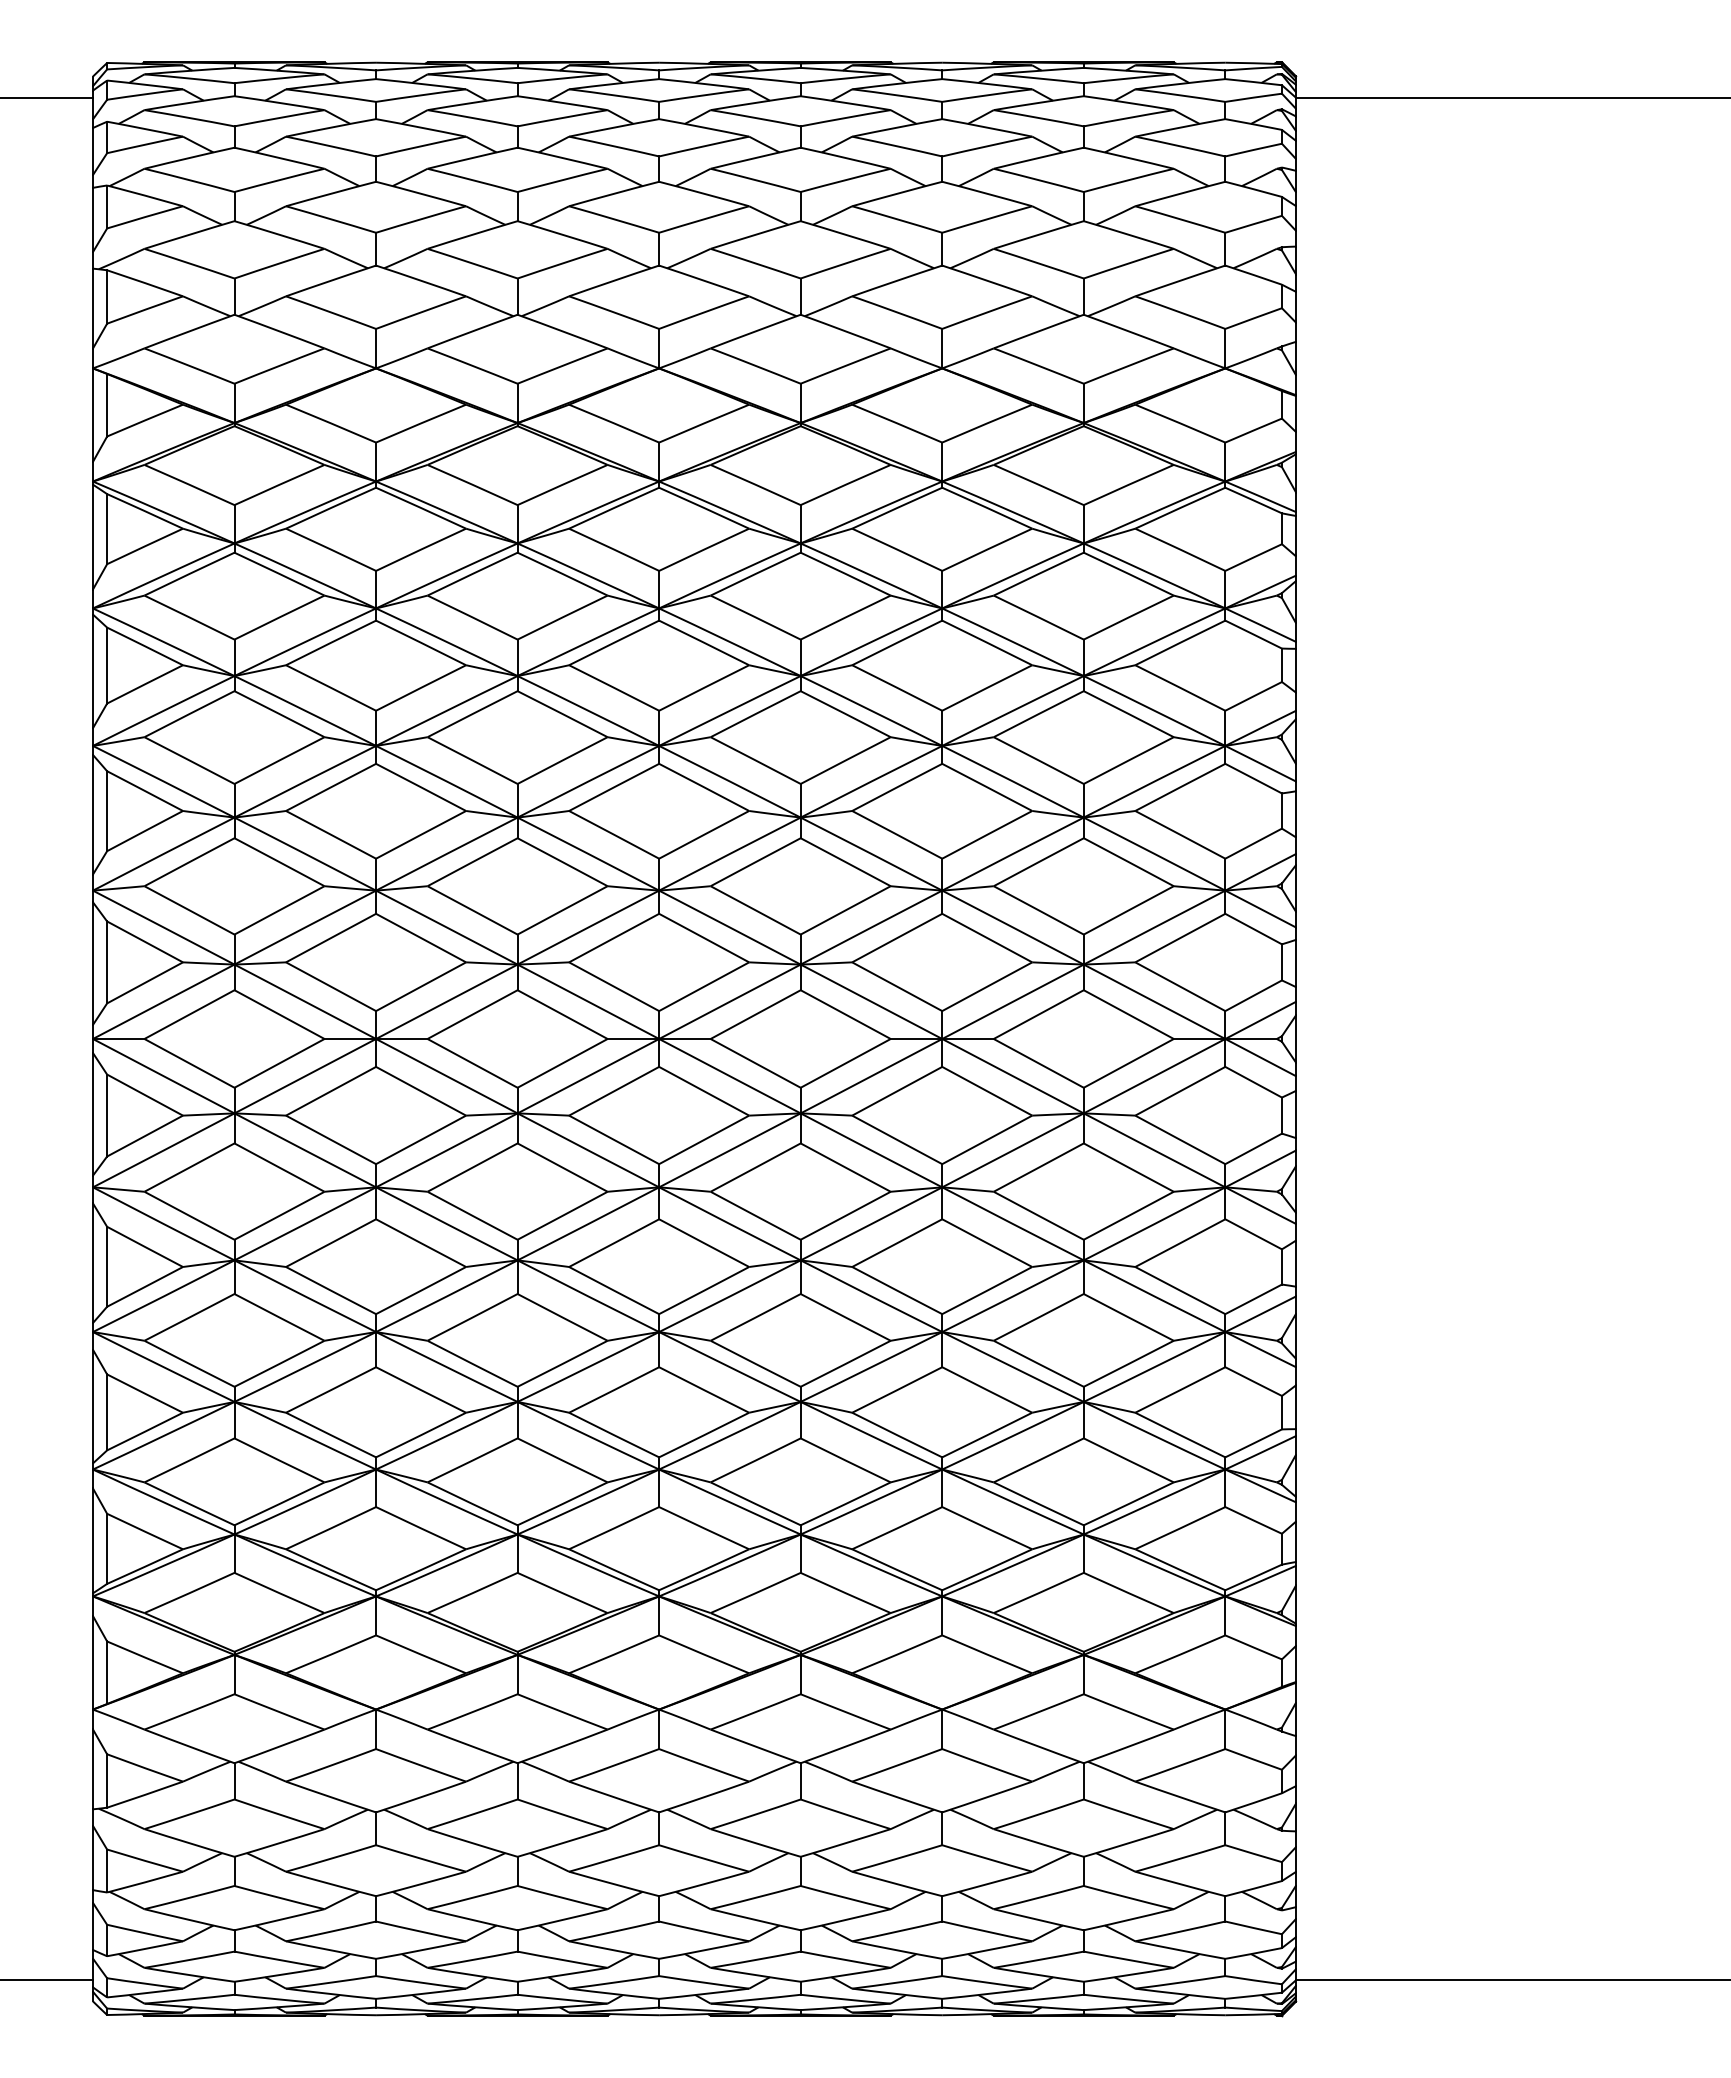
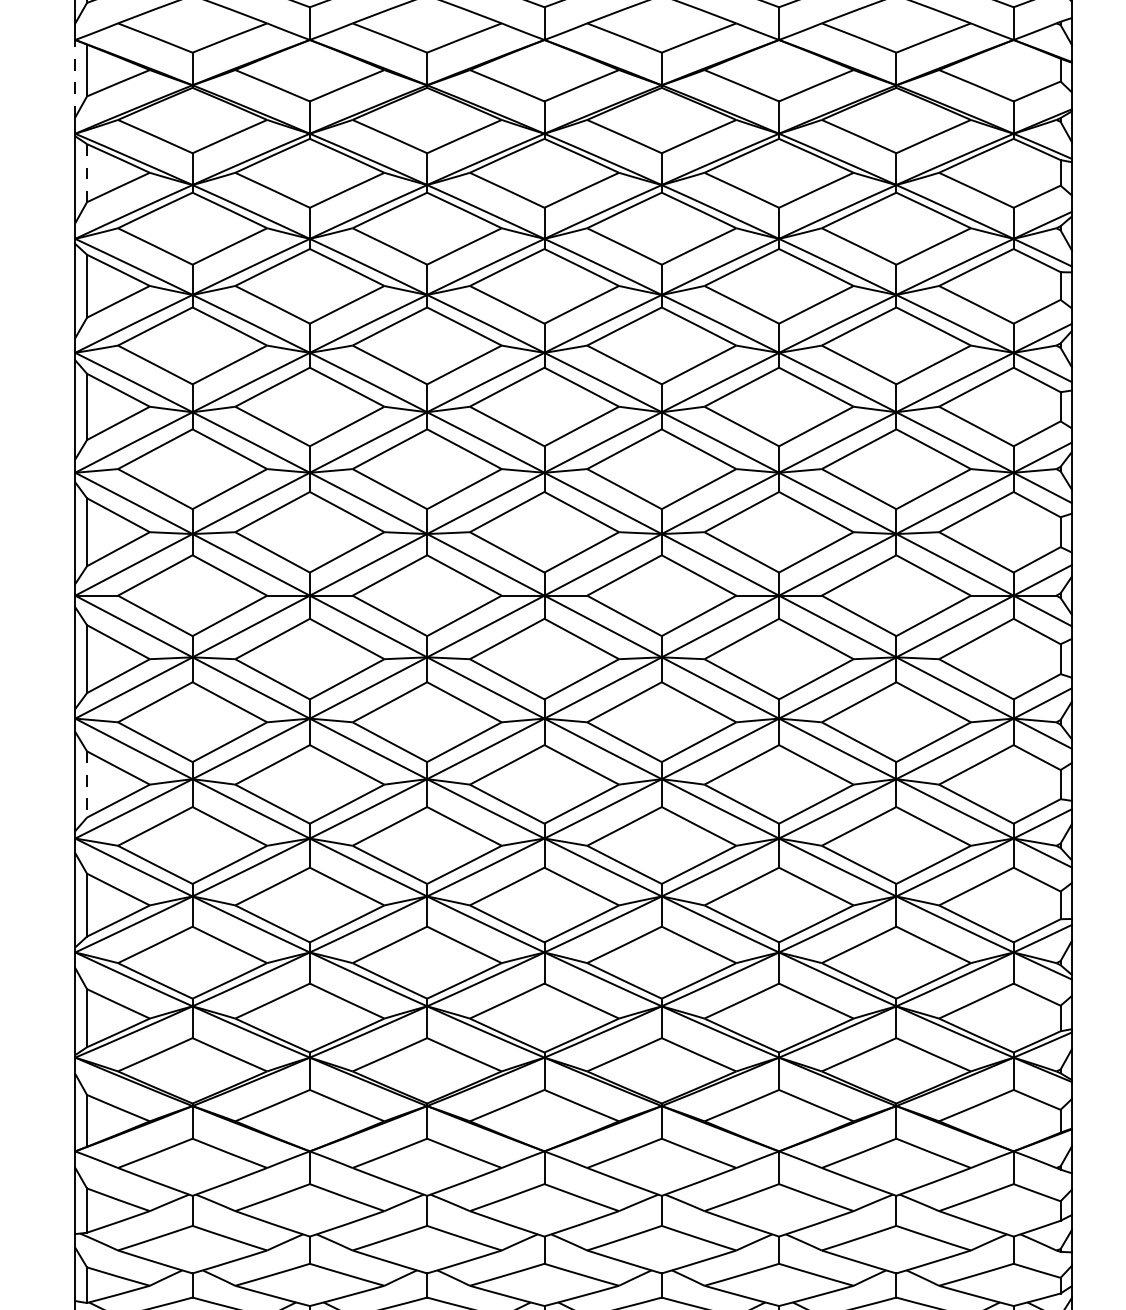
line: (92, 415) -> (74, 79), solid -> dashed
line: (107, 529) -> (87, 173), solid -> dashed
line: (107, 1266) -> (87, 784), solid -> dashed

